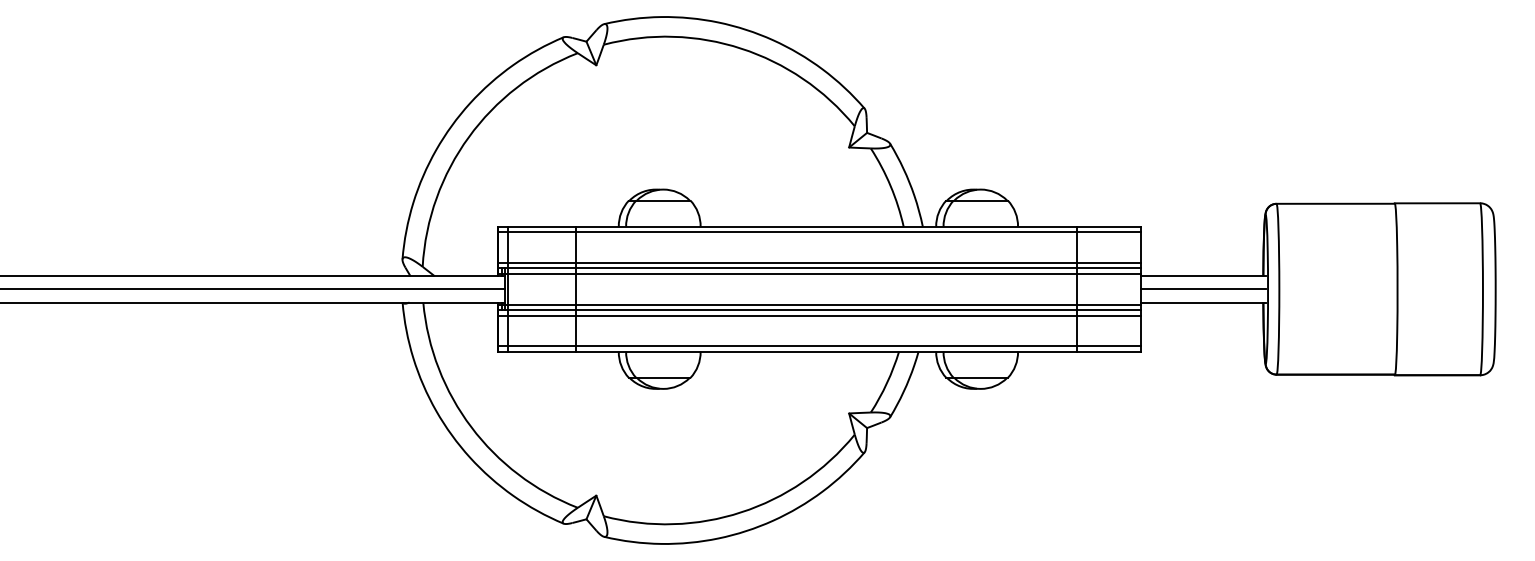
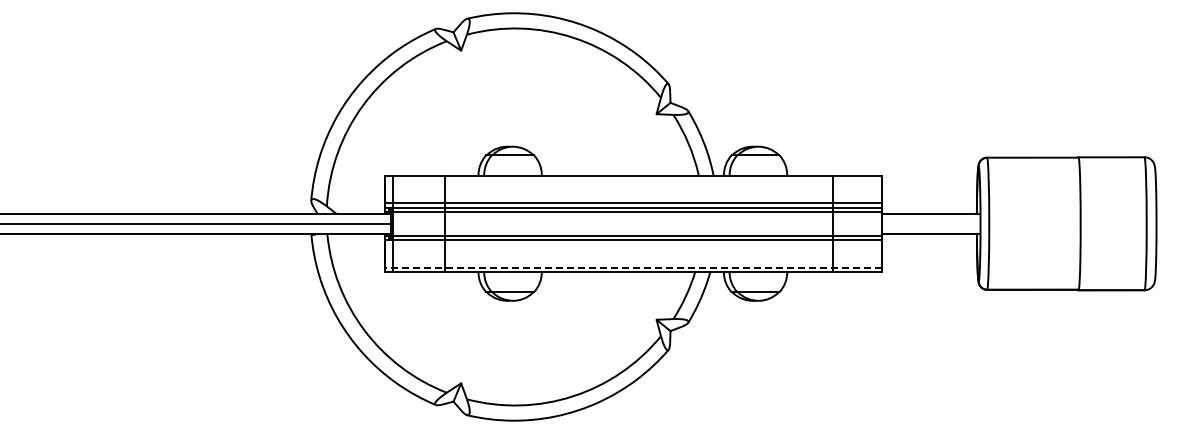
line: (819, 232) -> (633, 179), removed
line: (1203, 288) -> (930, 223), removed
line: (819, 316) -> (633, 244), removed
line: (819, 345) -> (633, 267), solid -> dashed

